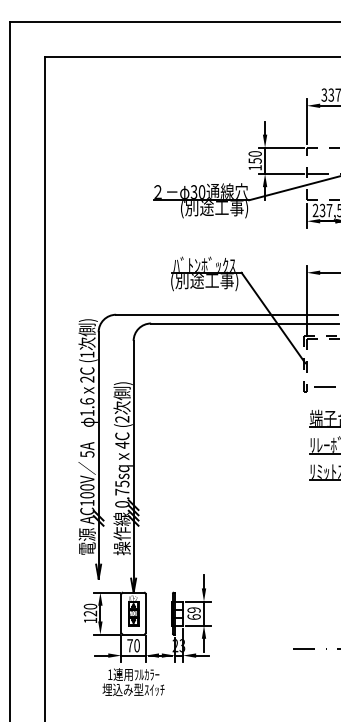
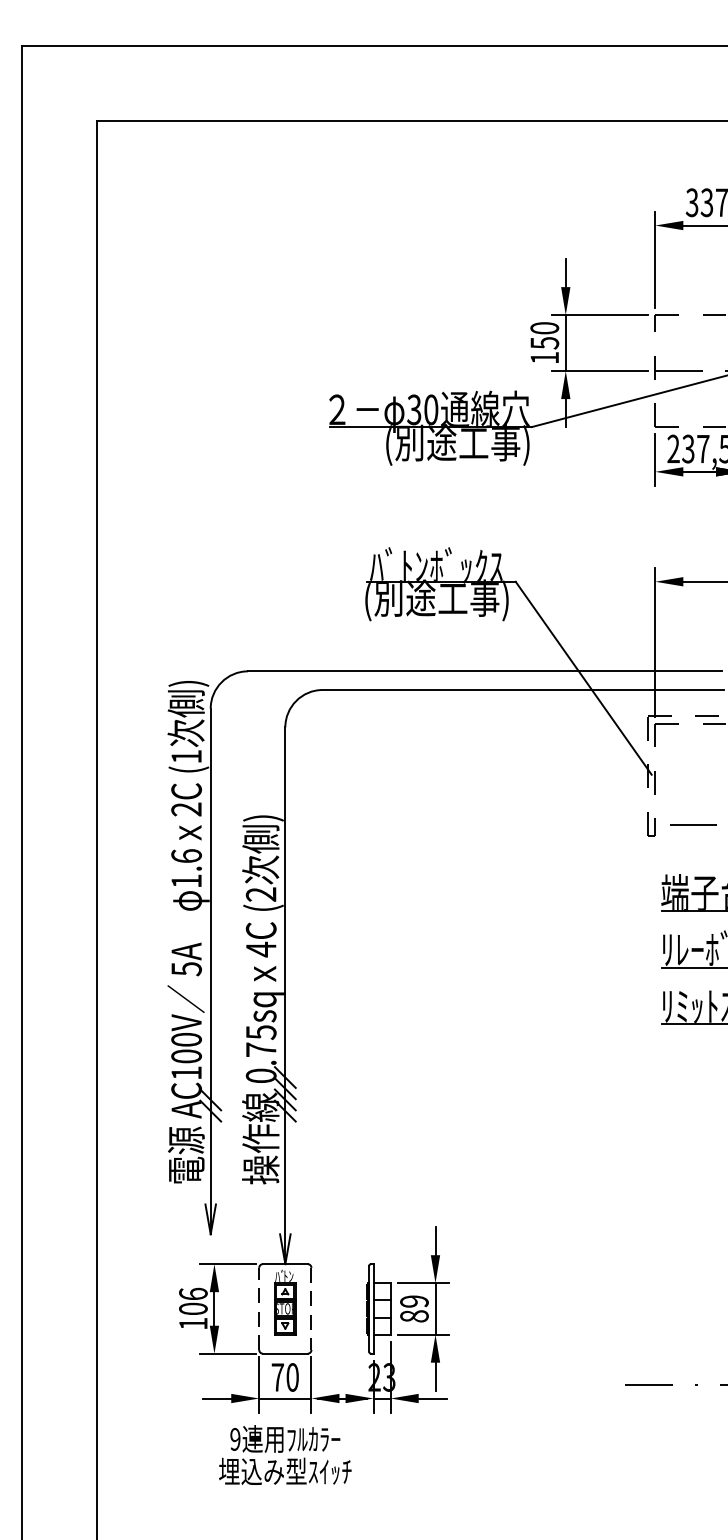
text: (90, 609) -> (193, 1300), 120 -> 106
line: (121, 613) -> (259, 1308), solid -> dashed
line: (145, 614) -> (310, 1310), solid -> dashed
text: (193, 616) -> (413, 1315), 69 -> 89
text: (109, 674) -> (233, 1438), 1 -> 9

